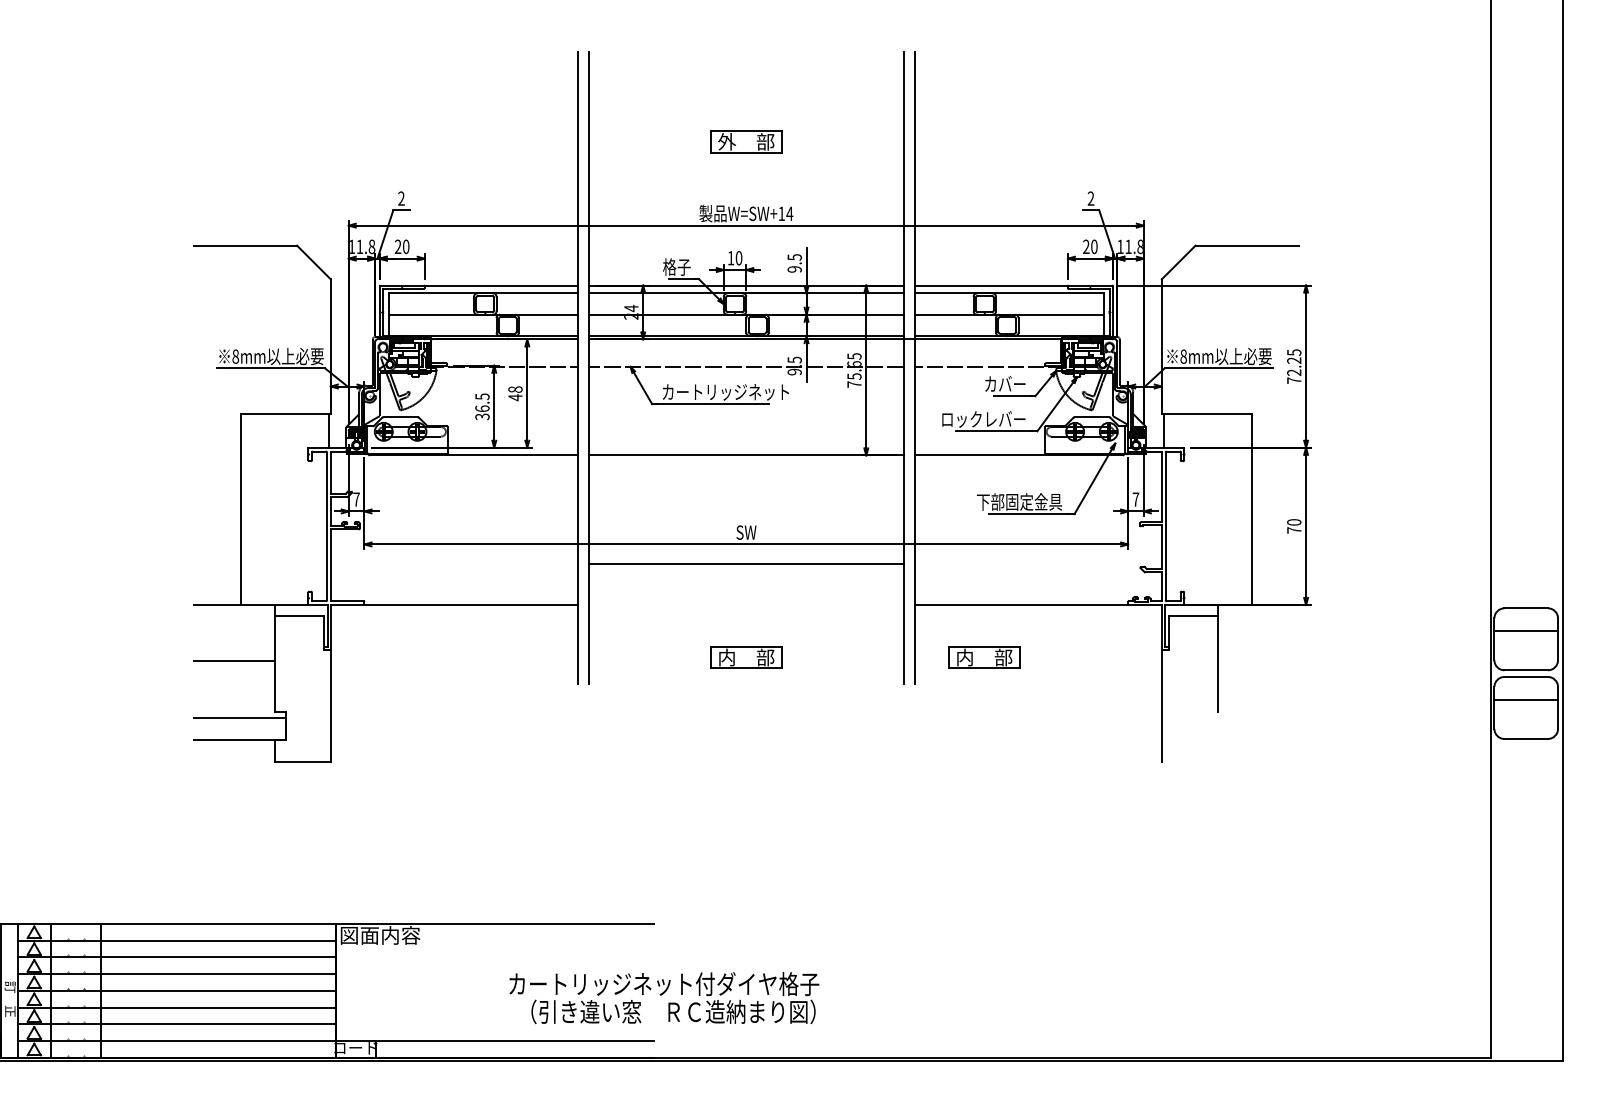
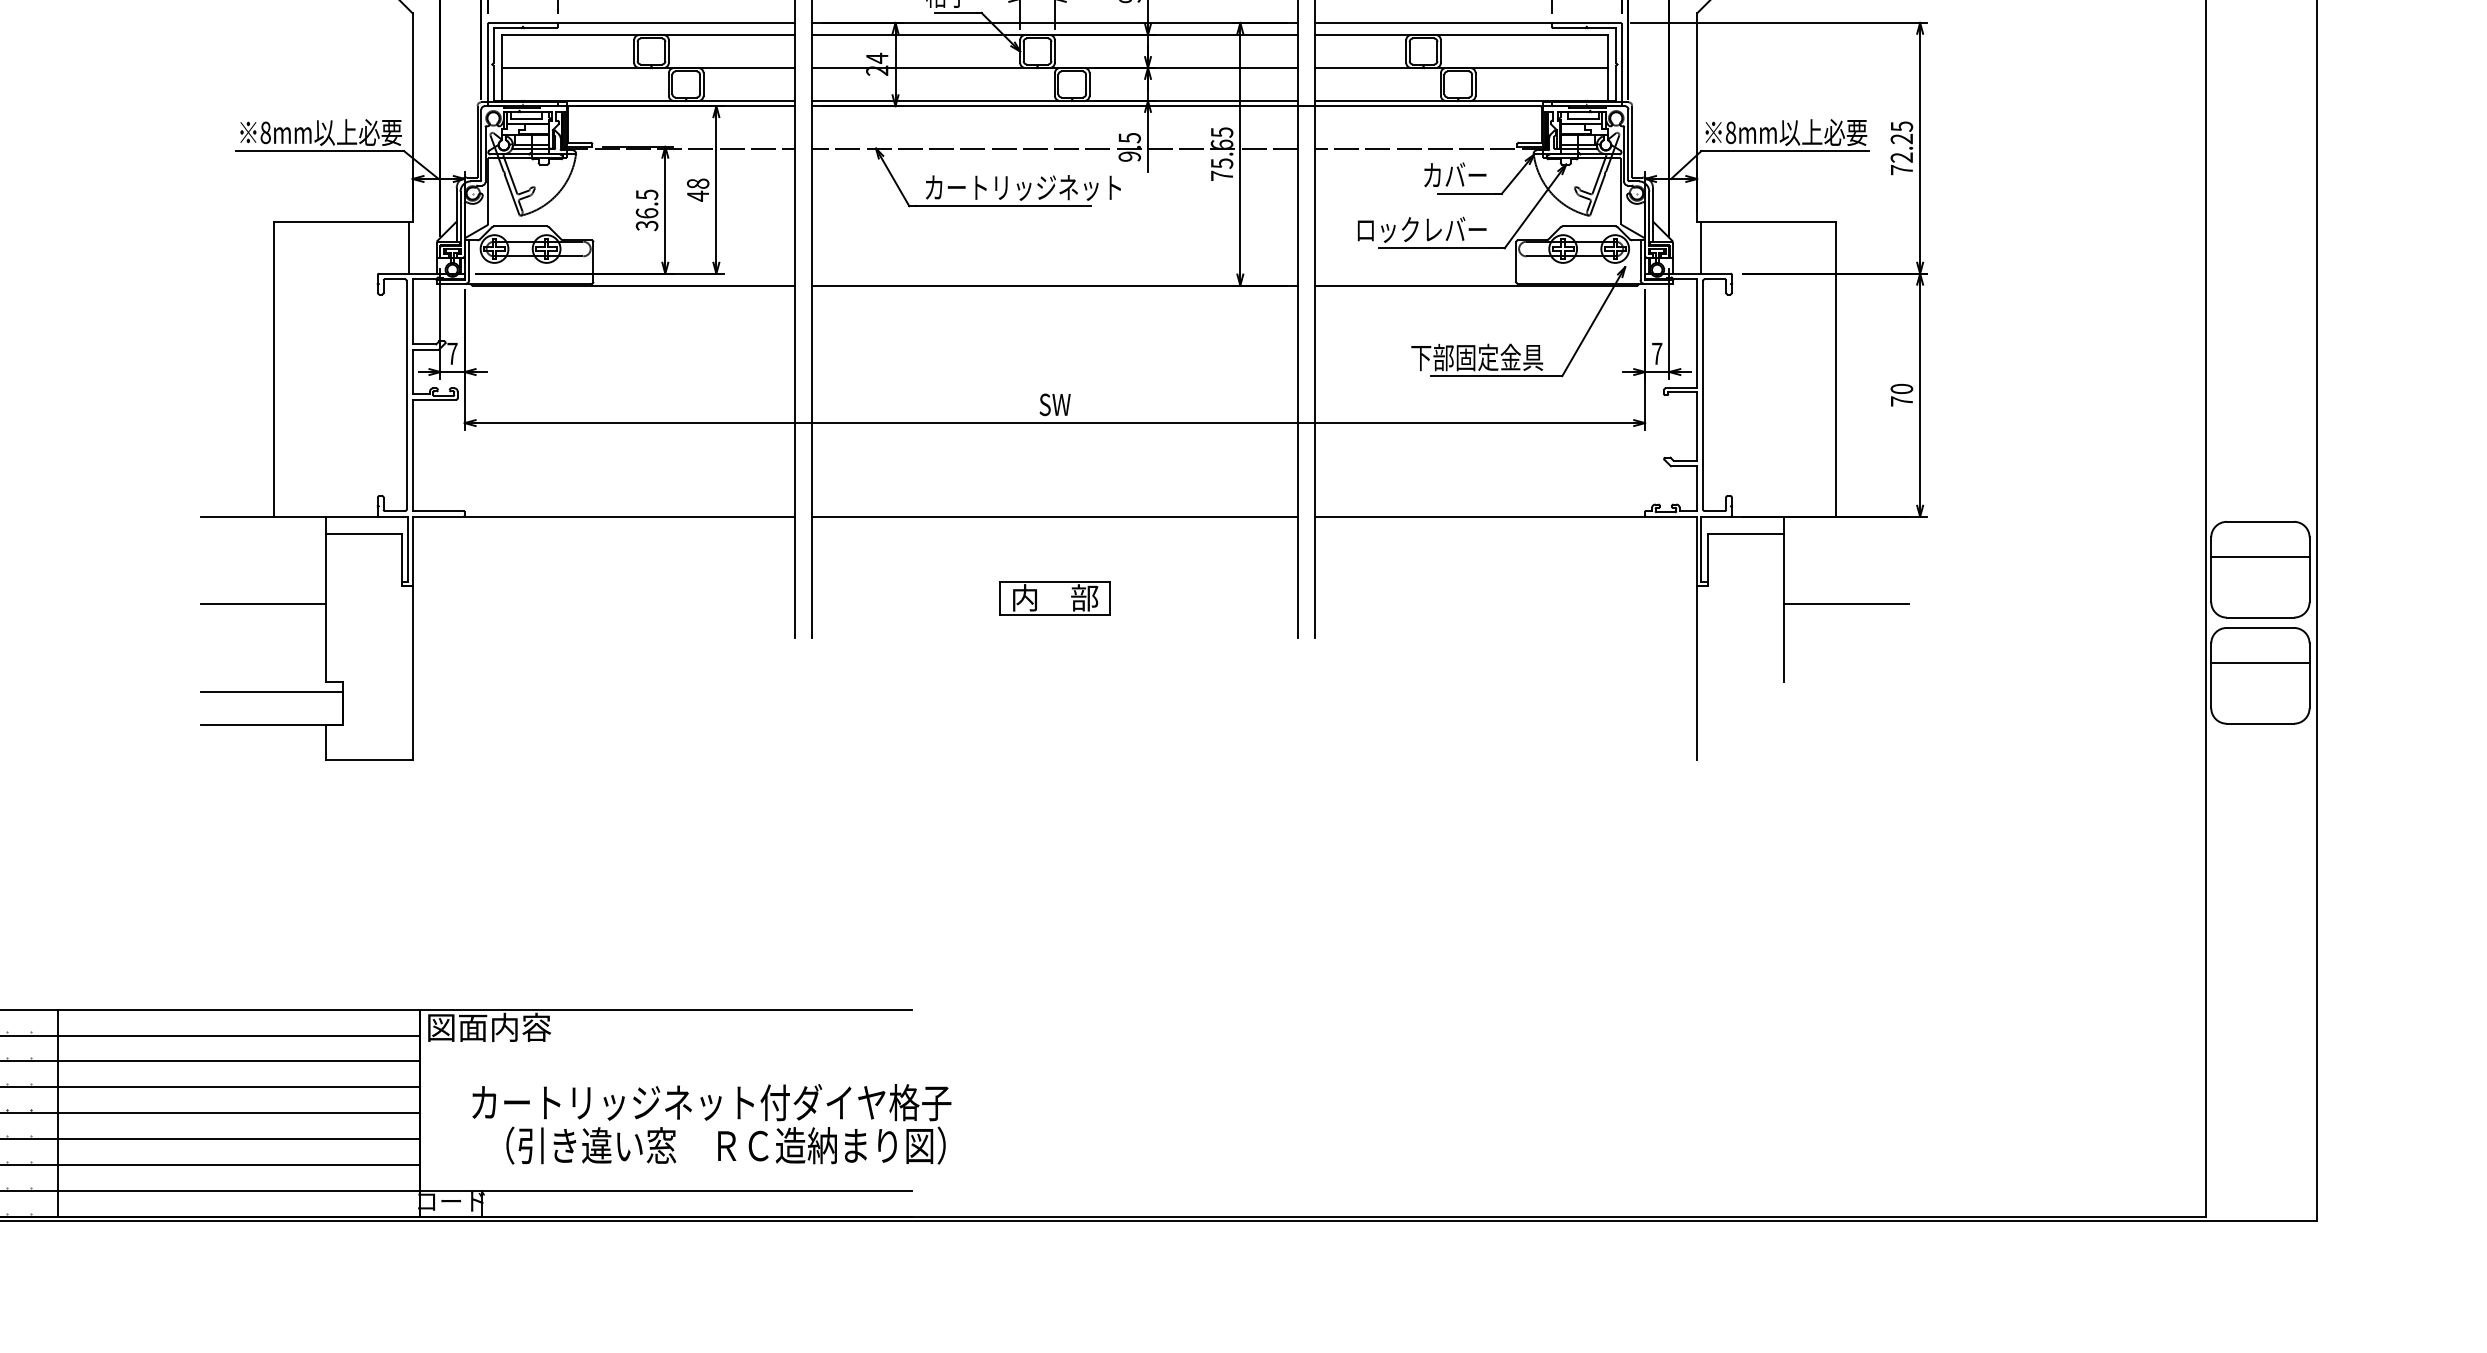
line: (746, 564) -> (1055, 517), moved
part: (984, 657) -> (1423, 597), removed
line: (1257, 661) -> (1845, 604), added
text: (664, 998) -> (712, 1124), moved

